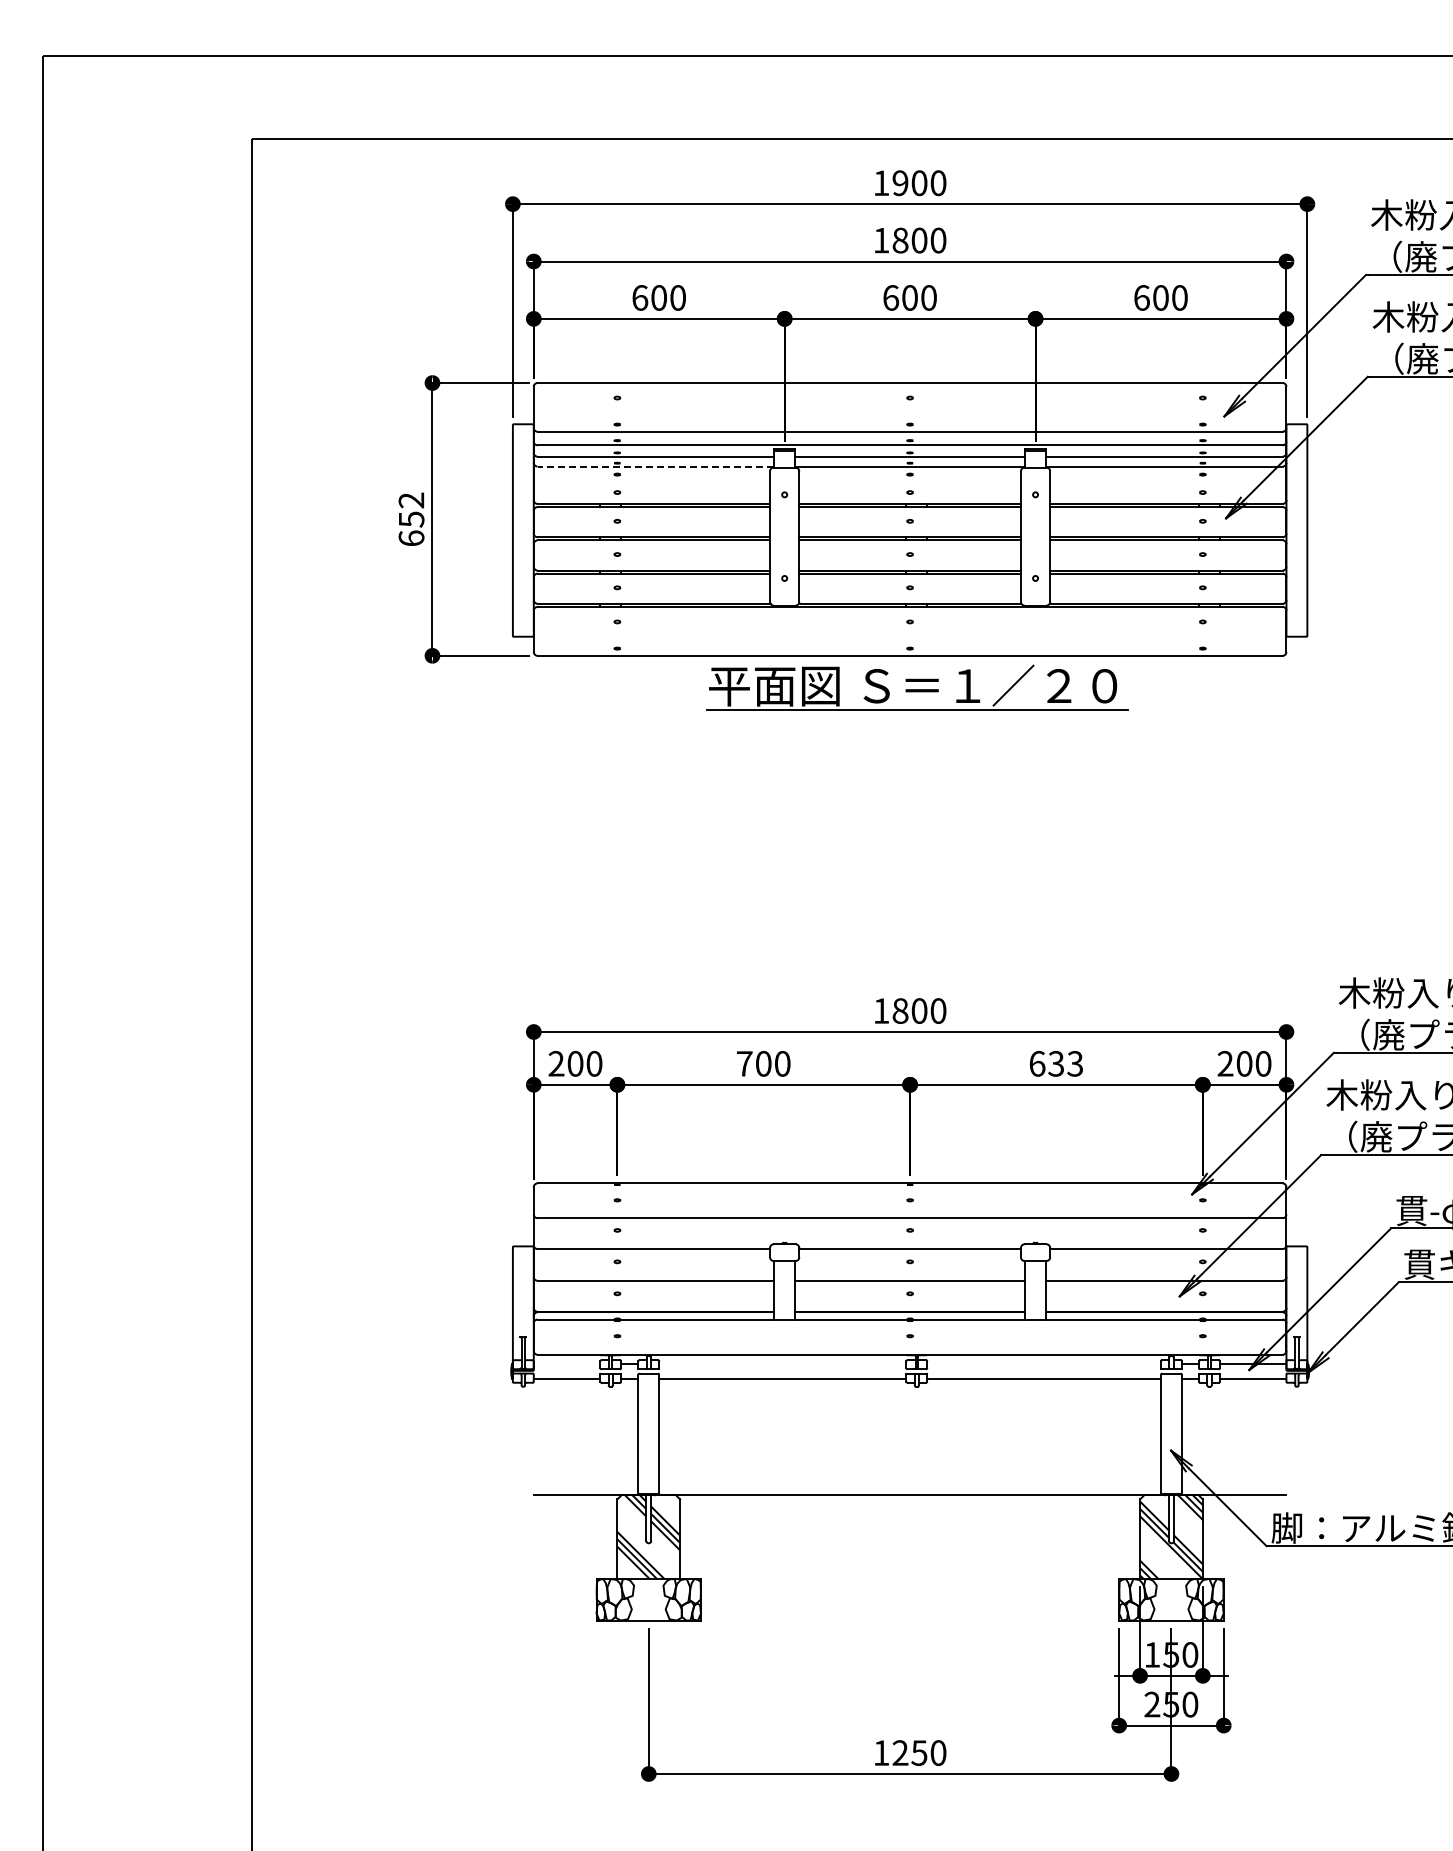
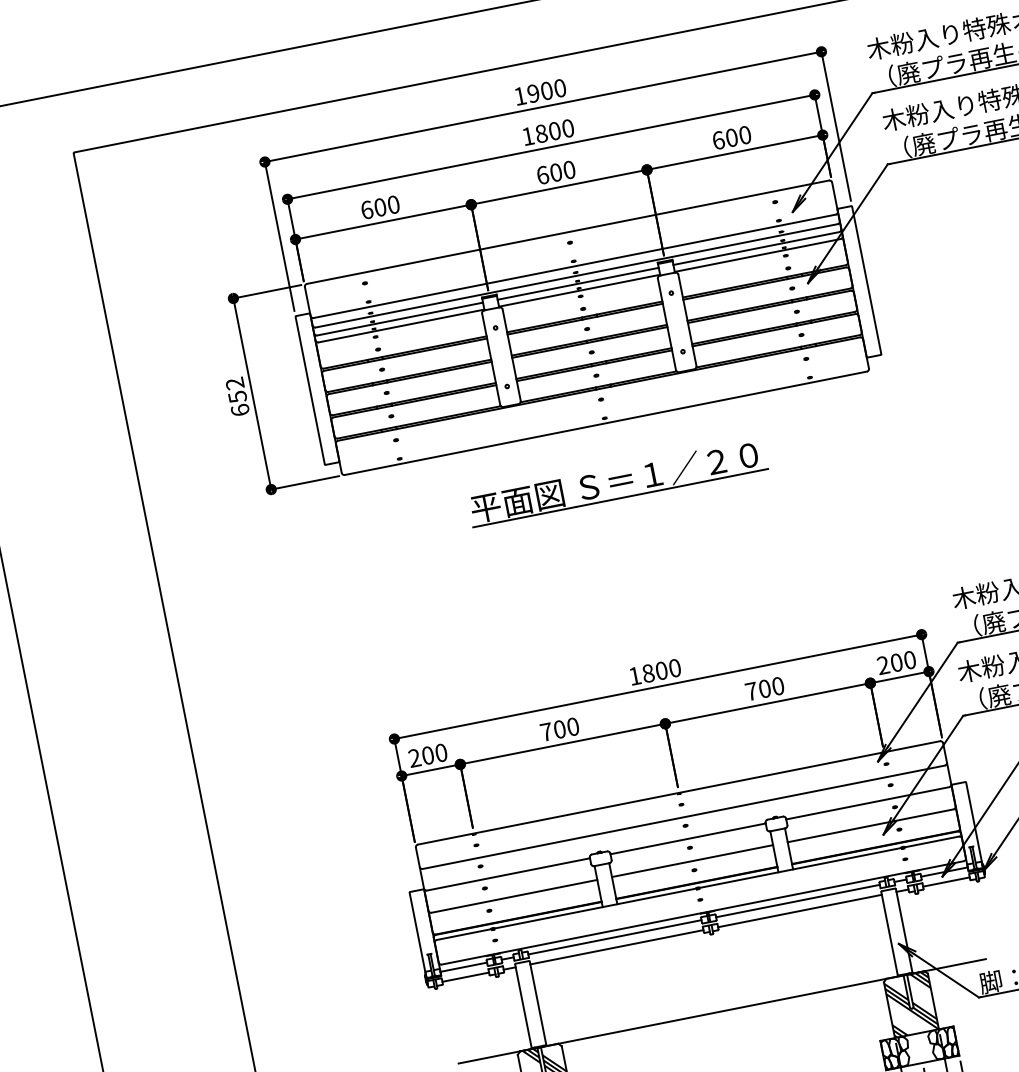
line: (655, 466) -> (401, 326), dashed -> solid
part: (917, 687) -> (617, 482), moved
text: (1056, 1063) -> (764, 688), 633 -> 700
line: (566, 1364) -> (463, 967), added
line: (782, 1364) -> (614, 937), added
line: (1044, 1364) -> (798, 901), added

